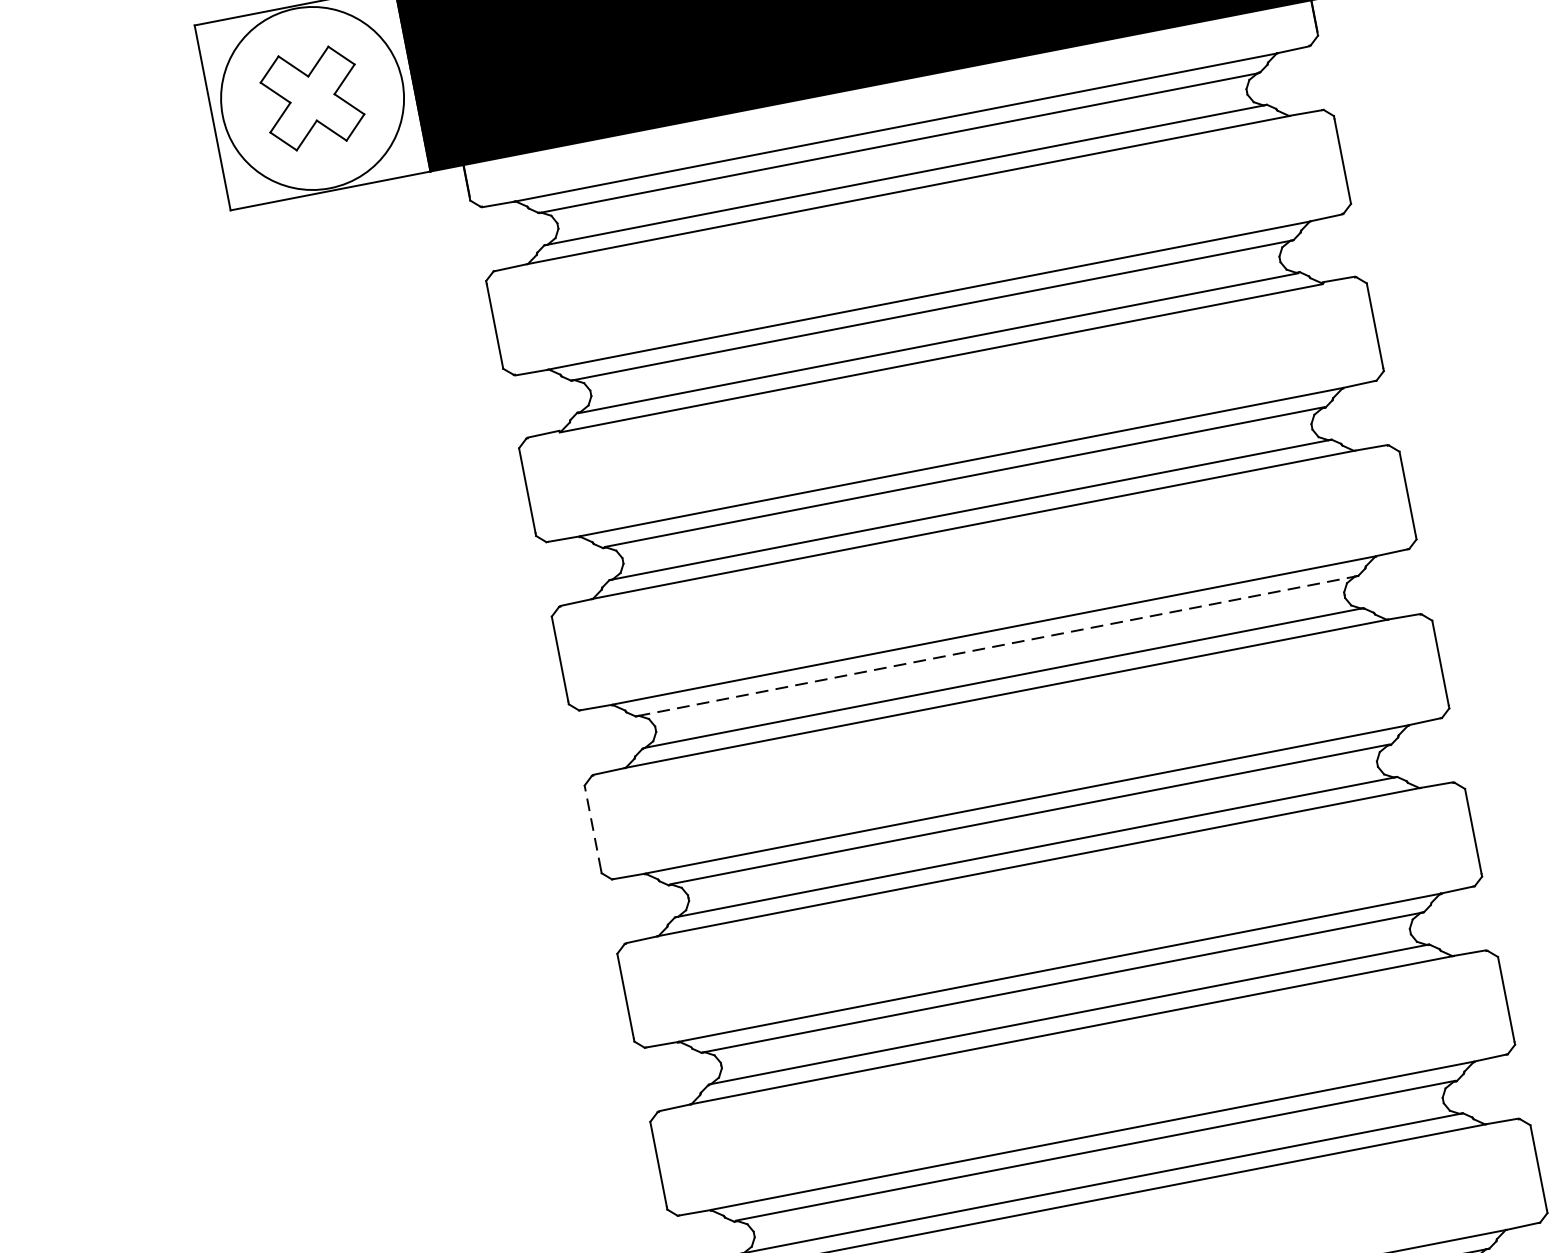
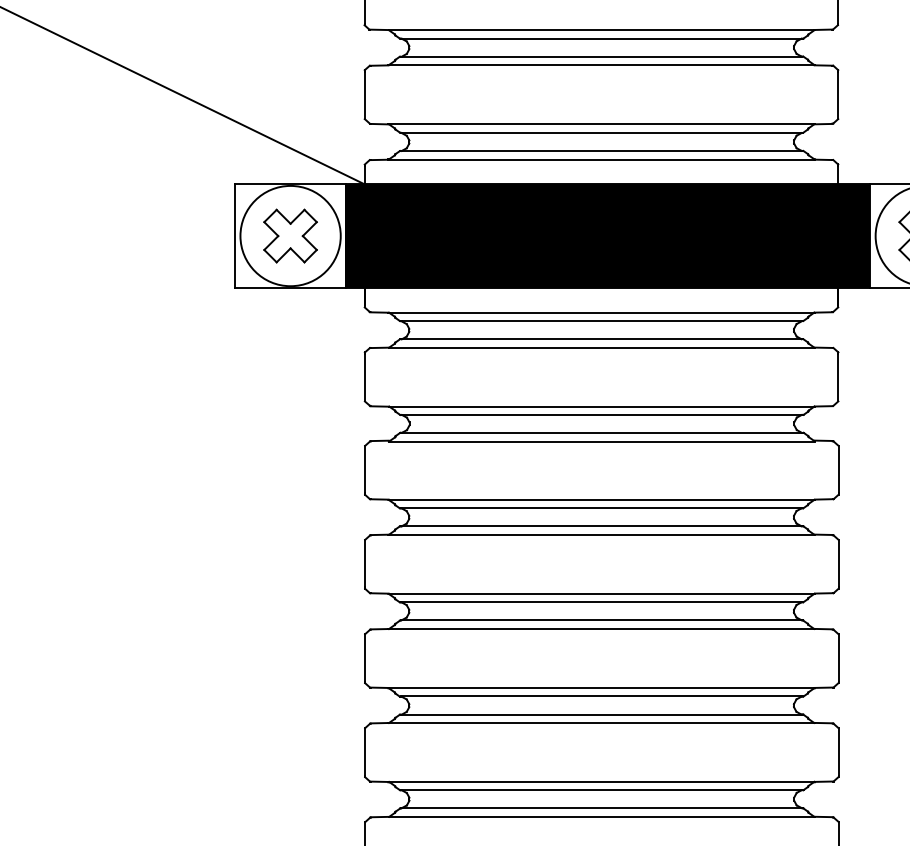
line: (996, 646) -> (601, 602), dashed -> solid
line: (593, 827) -> (365, 657), dashed -> solid

